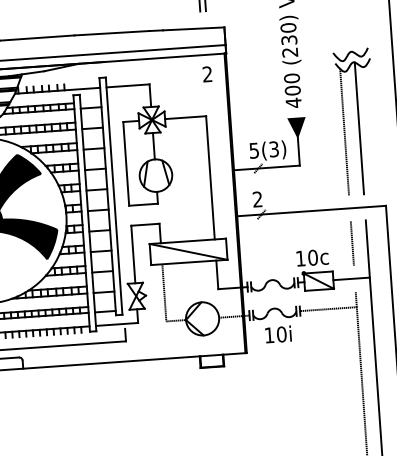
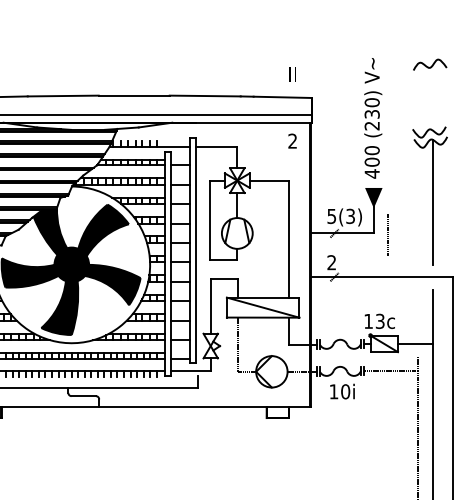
line: (344, 131) -> (418, 204), removed
line: (351, 243) -> (387, 234), moved
text: (312, 256) -> (379, 320), 10c -> 13c

